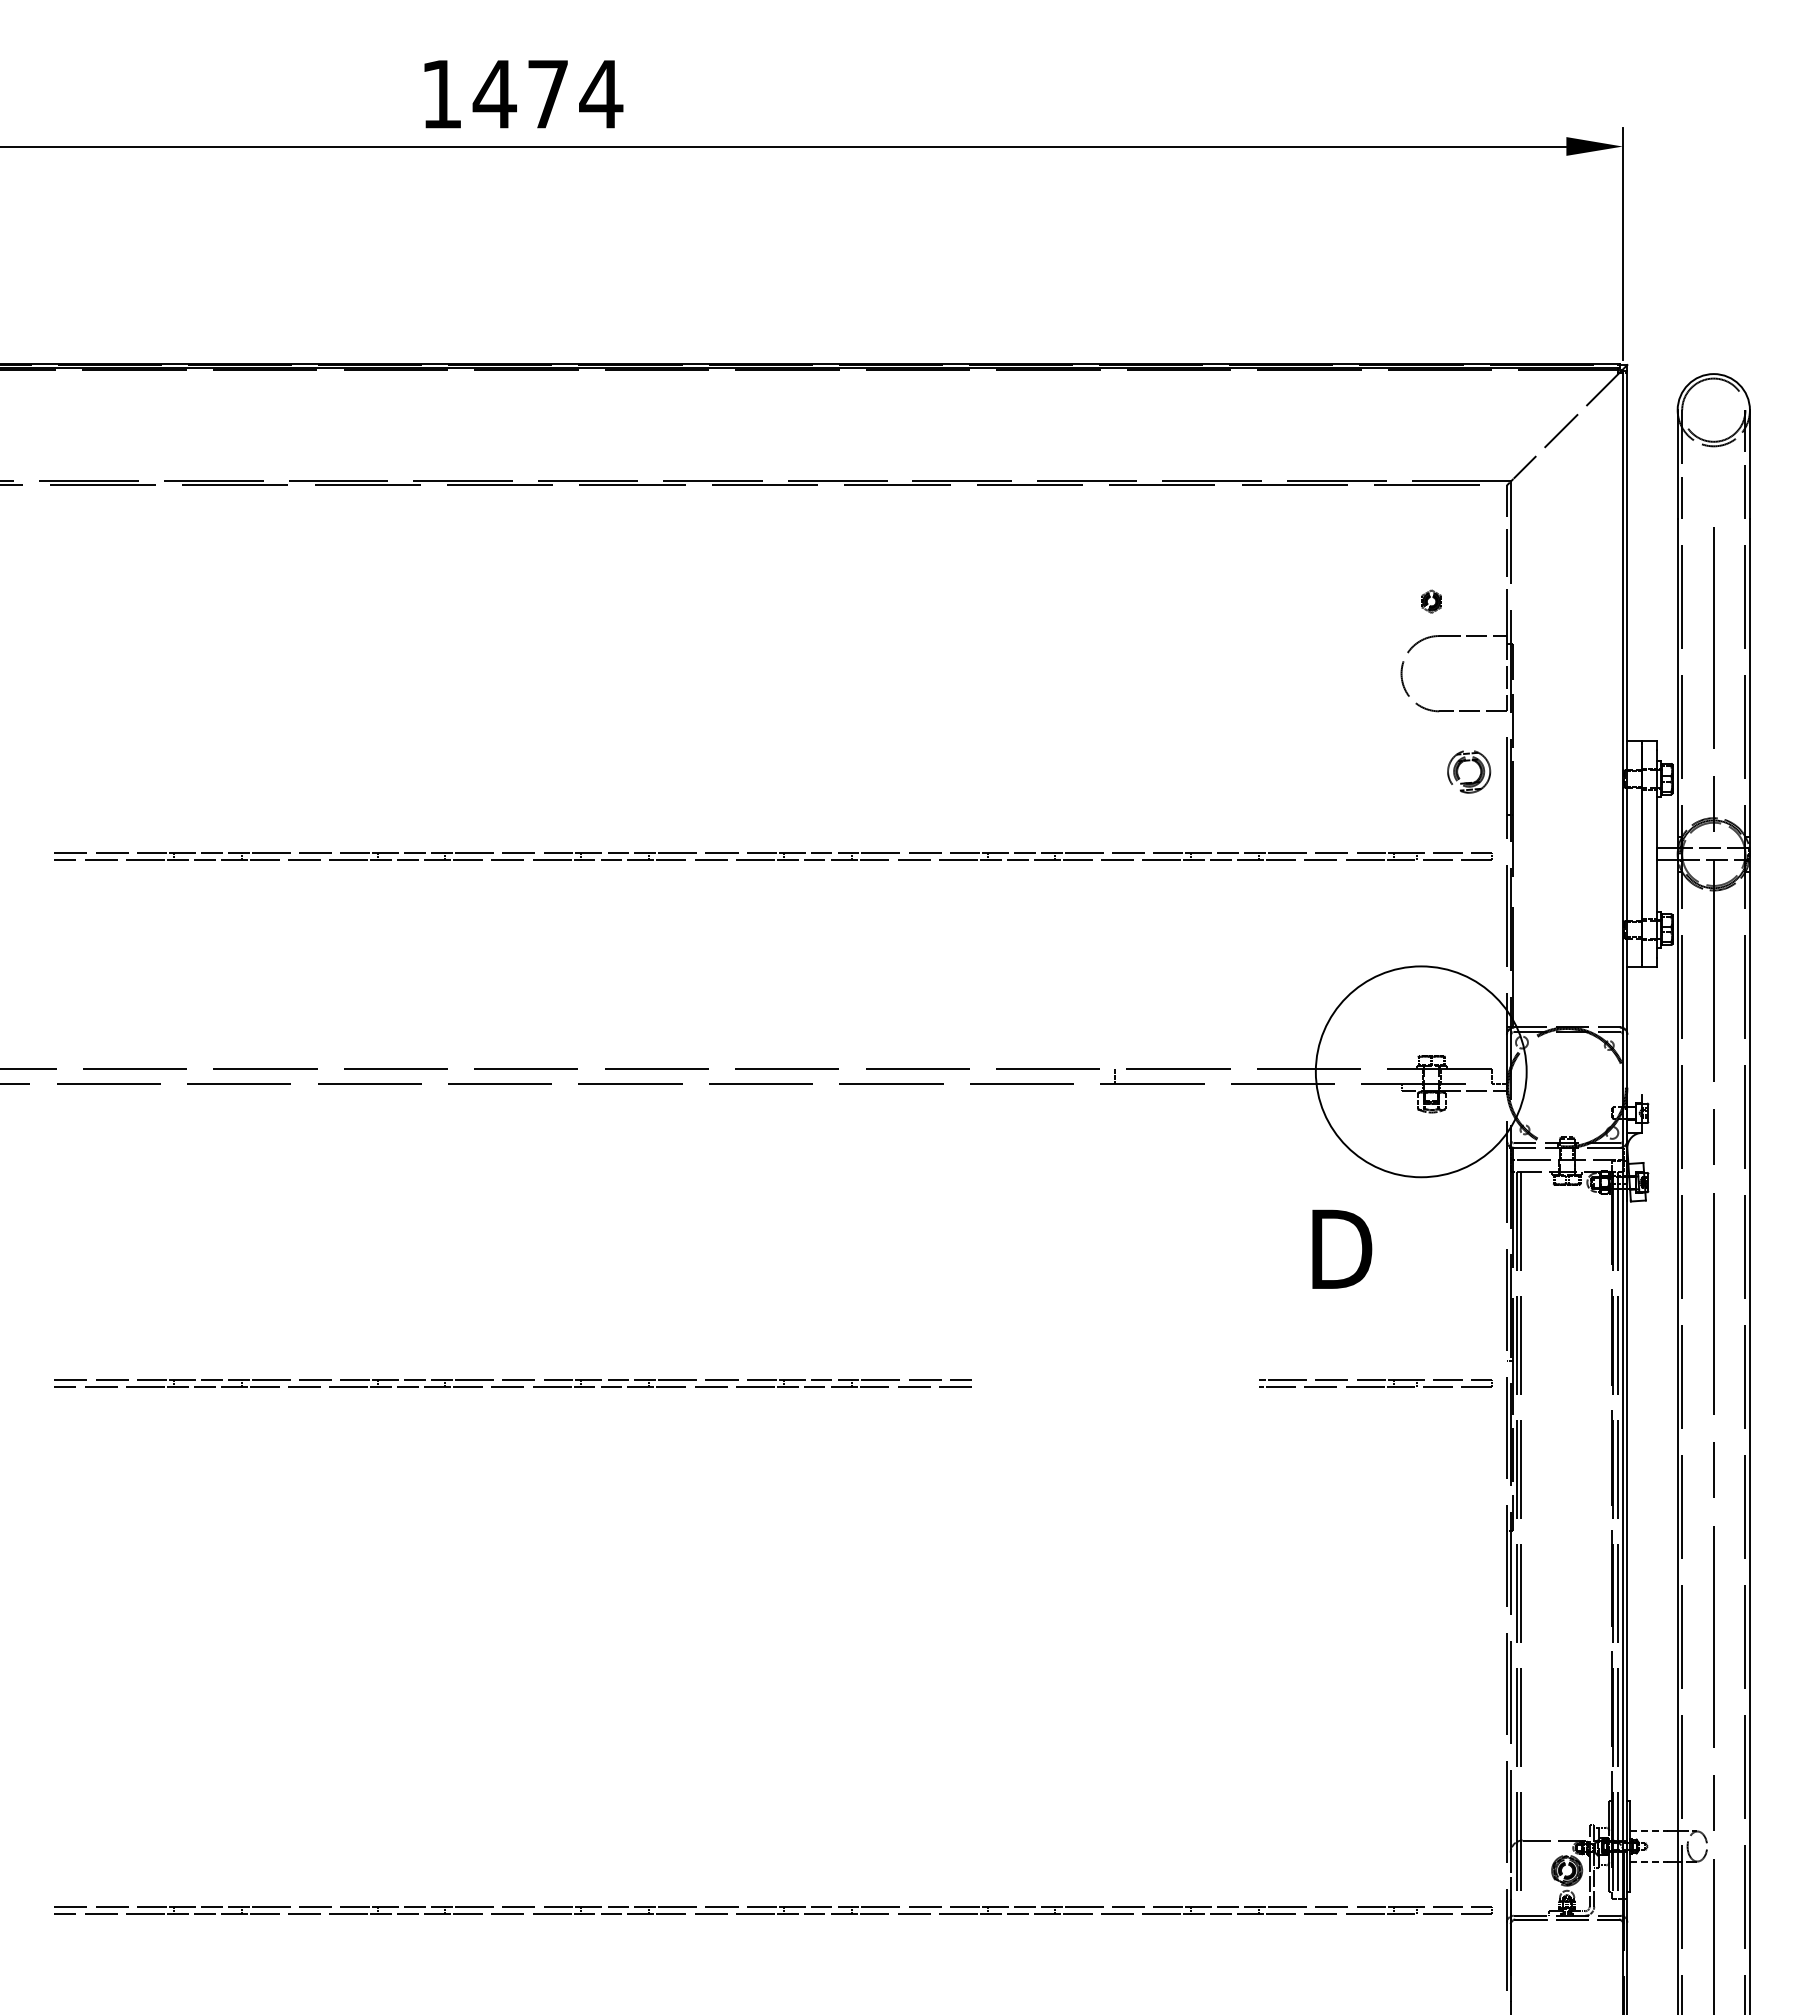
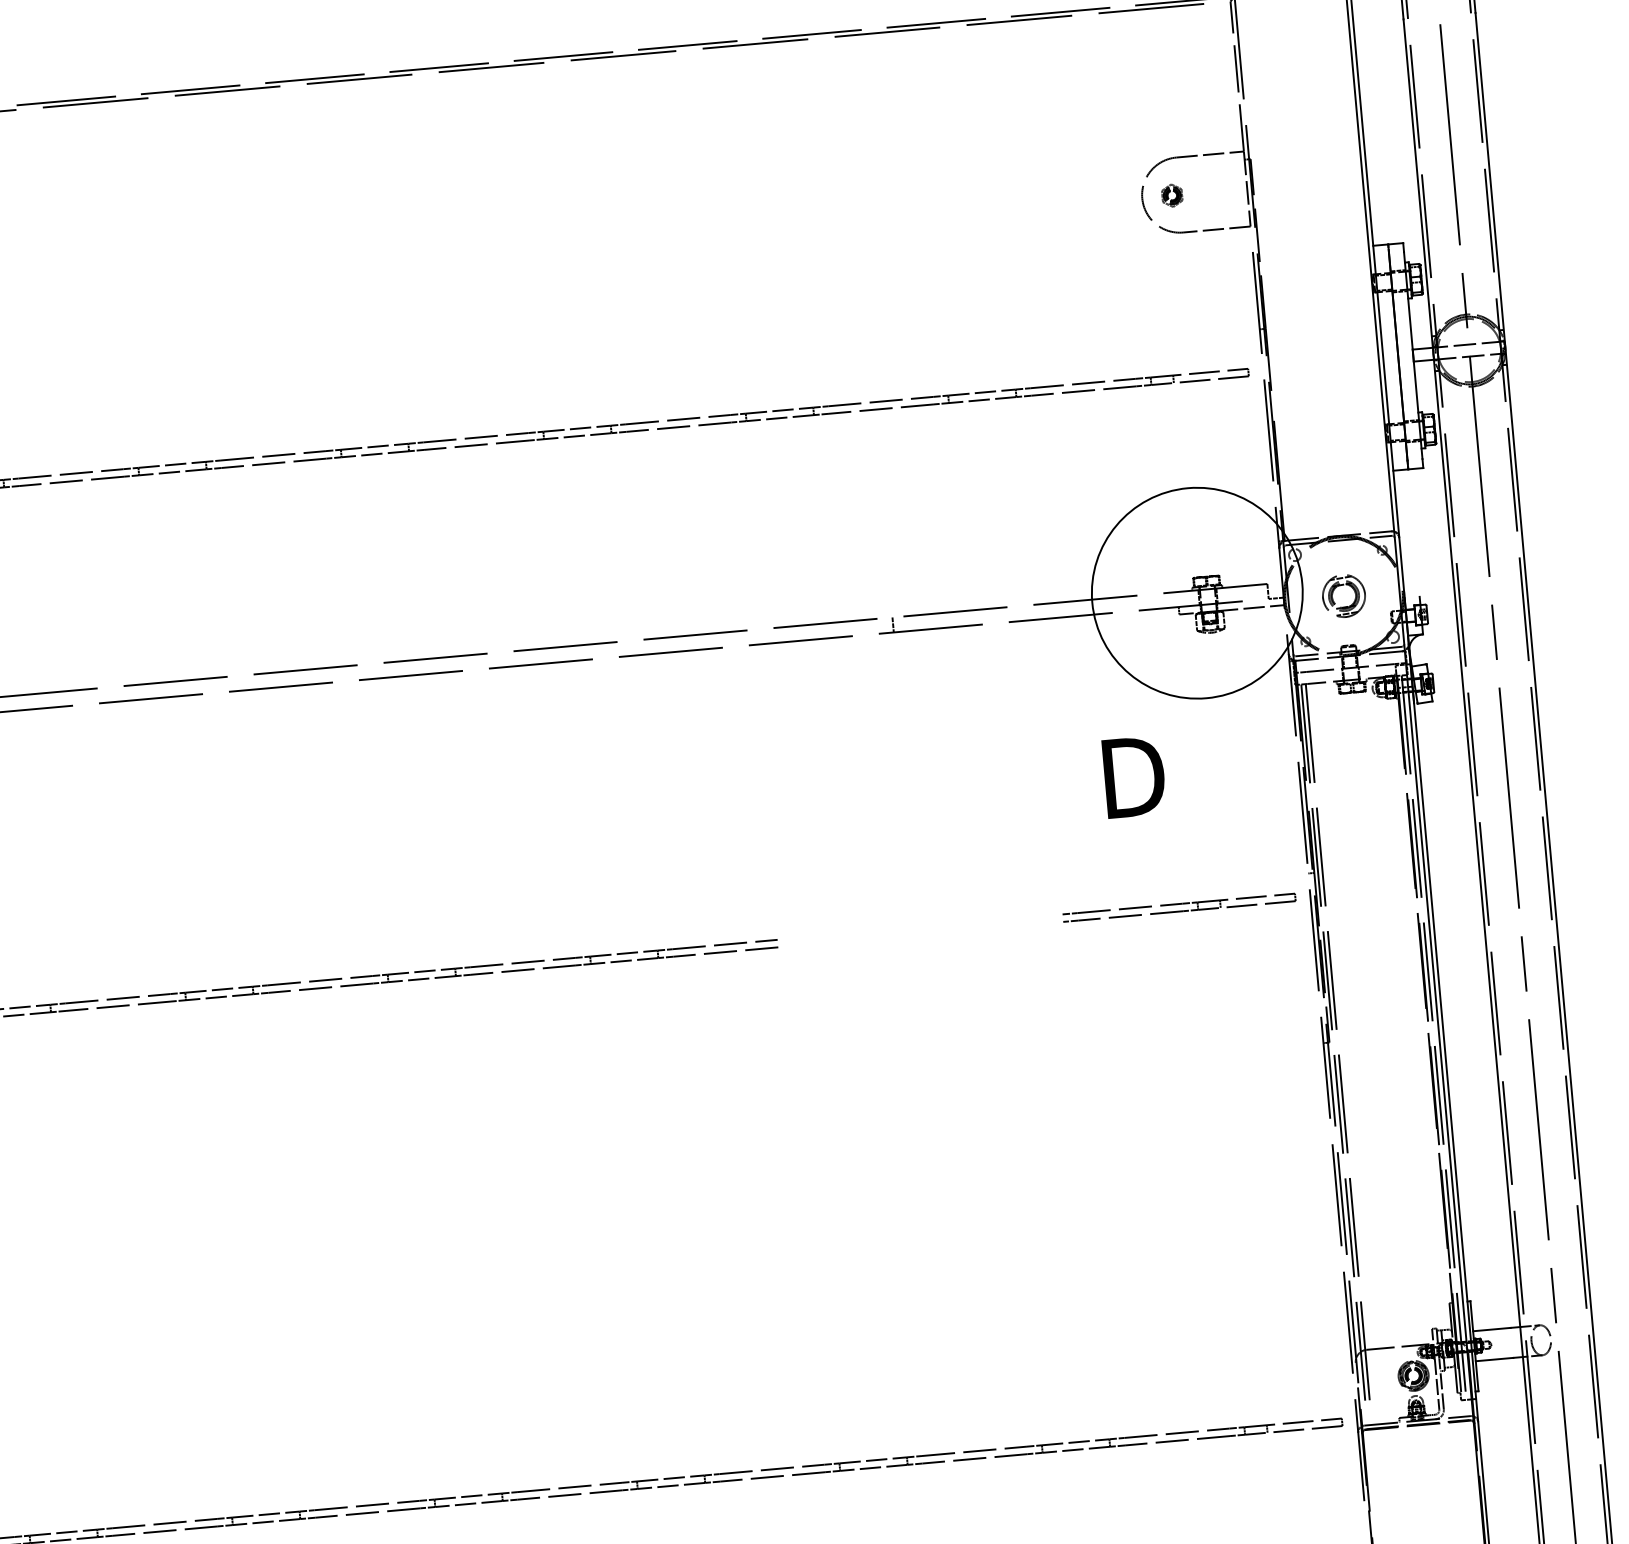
part: (1431, 601) -> (1172, 195), moved
part: (1469, 761) -> (1343, 585), moved
line: (1649, 1831) -> (1492, 1329), dashed -> solid
line: (1649, 1861) -> (1494, 1359), dashed -> solid

